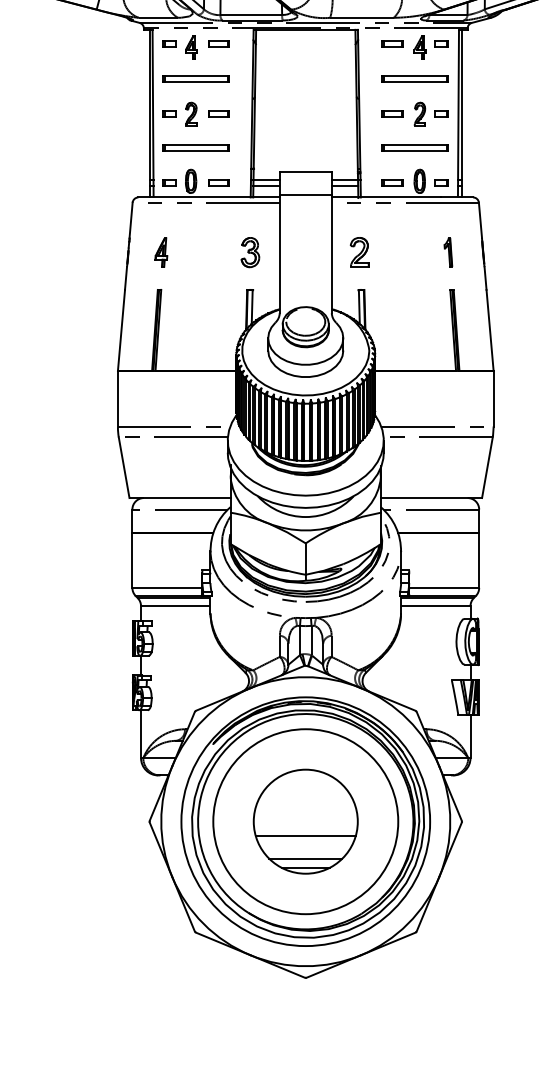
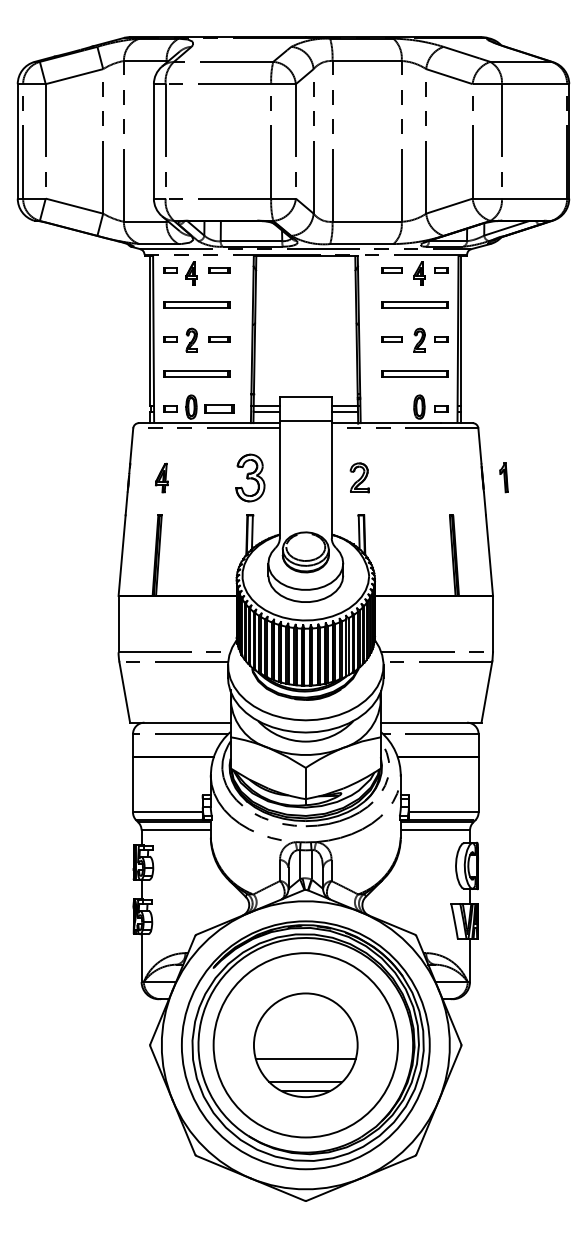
part: (219, 182) -> (219, 408), size x1.4
part: (391, 182) -> (391, 408), removed
part: (250, 252) -> (250, 477), size x1.6
part: (447, 252) -> (503, 477), moved

